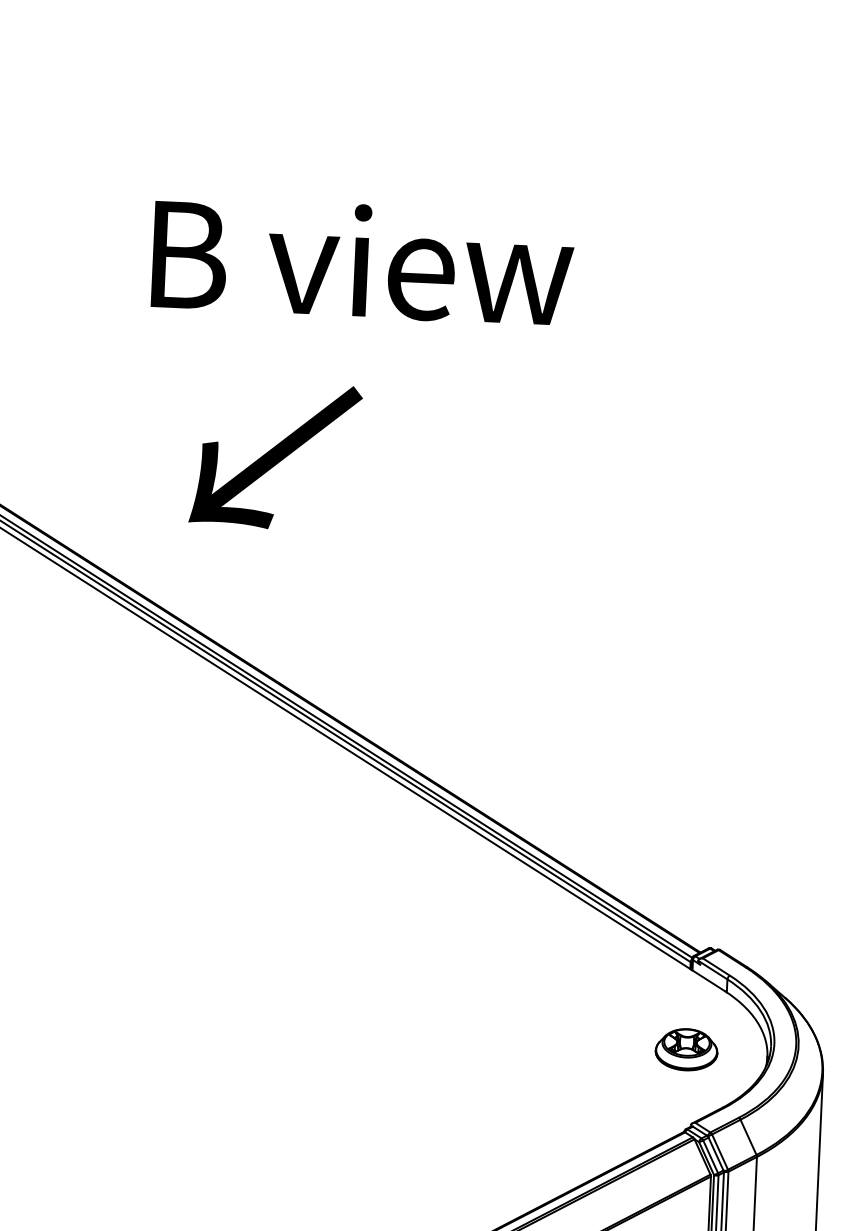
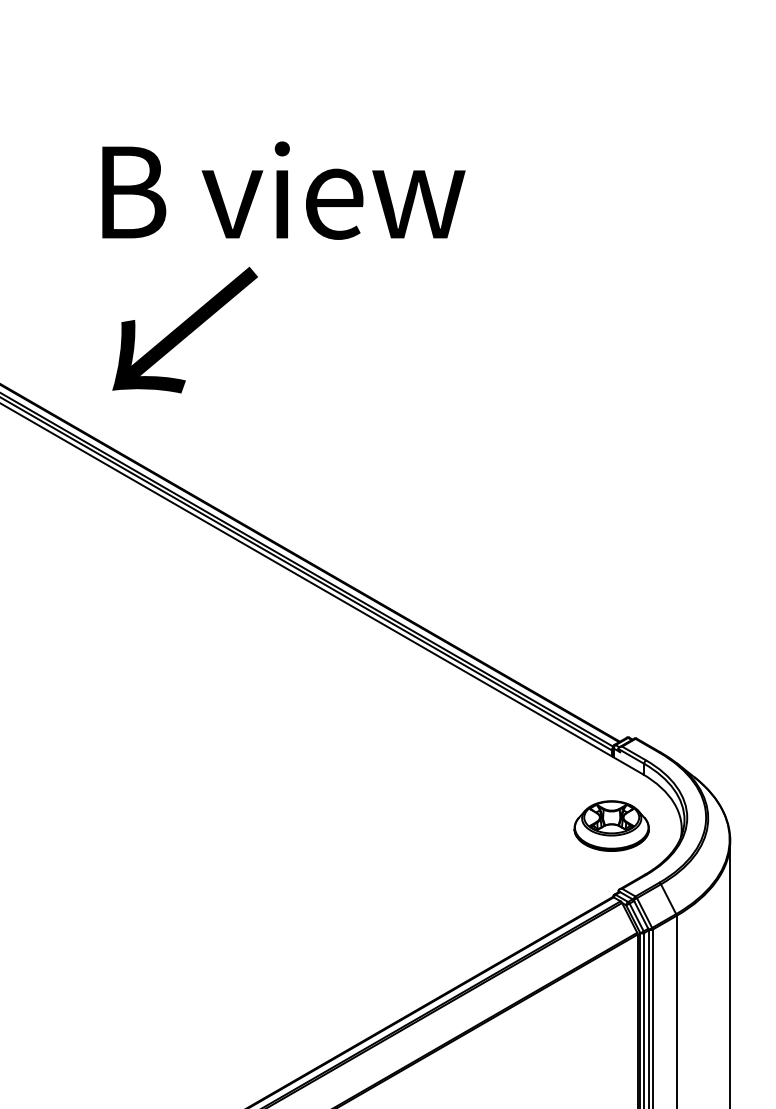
text: (362, 261) -> (283, 190), moved
text: (275, 455) -> (184, 329), moved
part: (686, 1049) -> (611, 825), size x1.4

